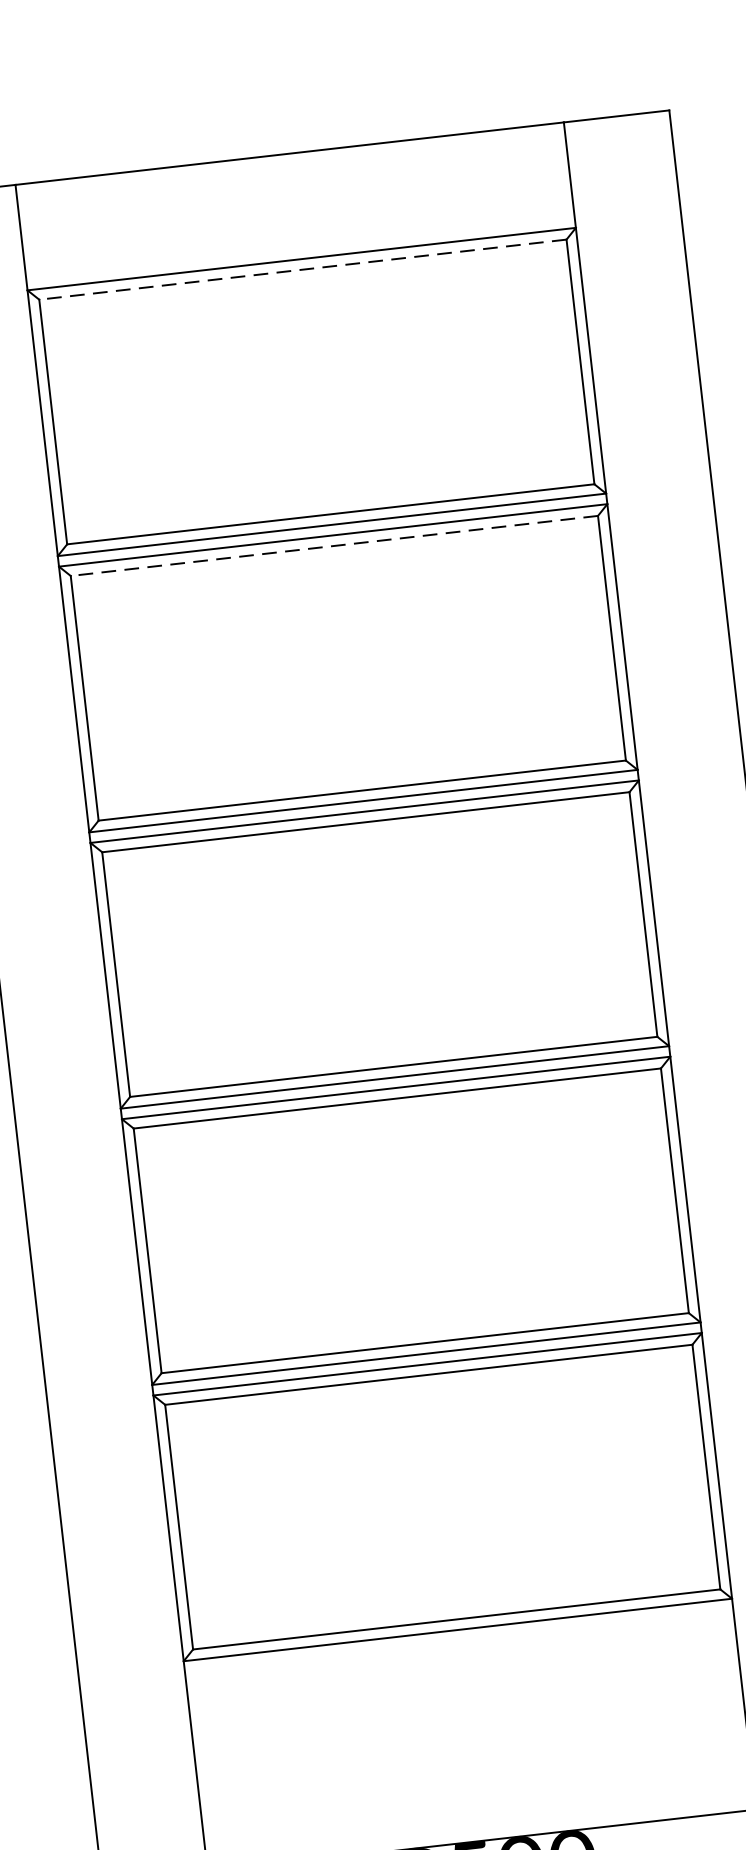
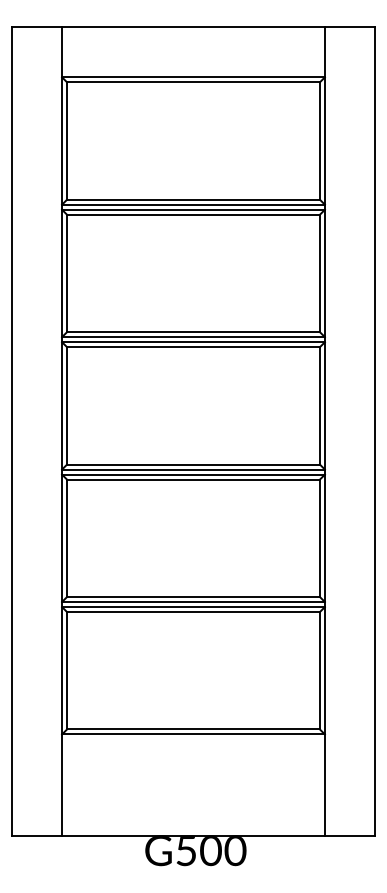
line: (302, 269) -> (193, 82), dashed -> solid
line: (334, 545) -> (193, 214), dashed -> solid

